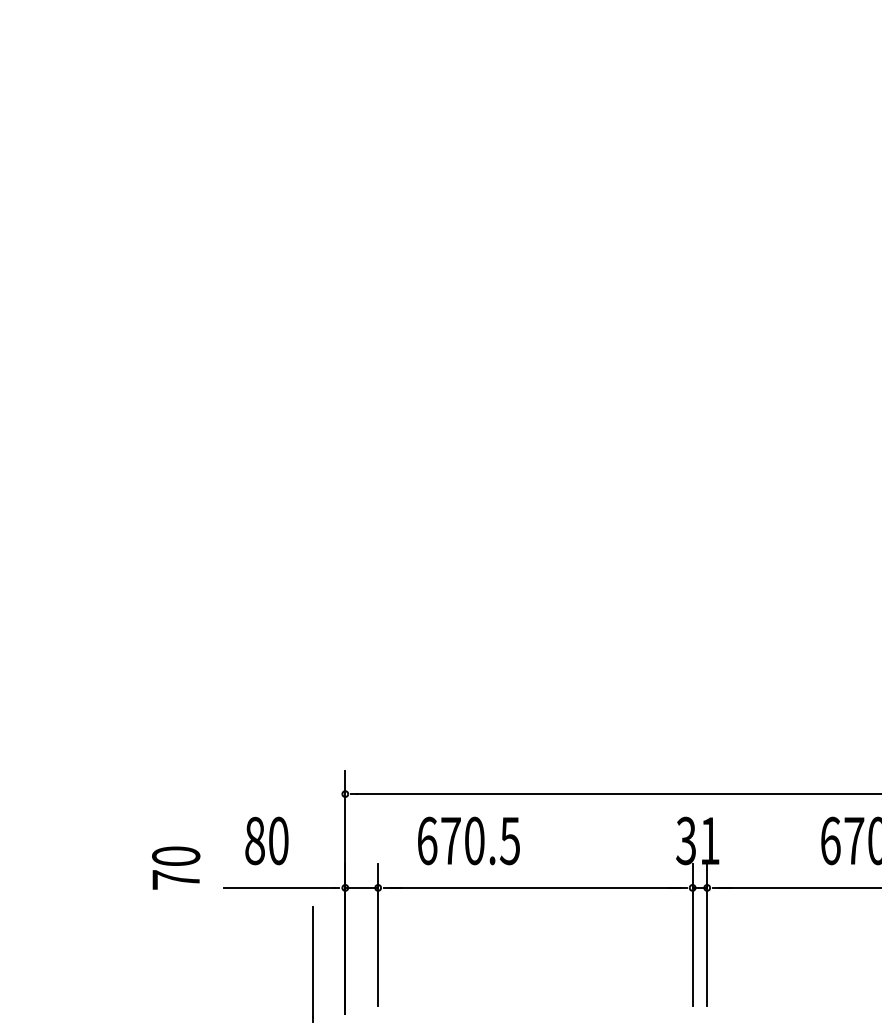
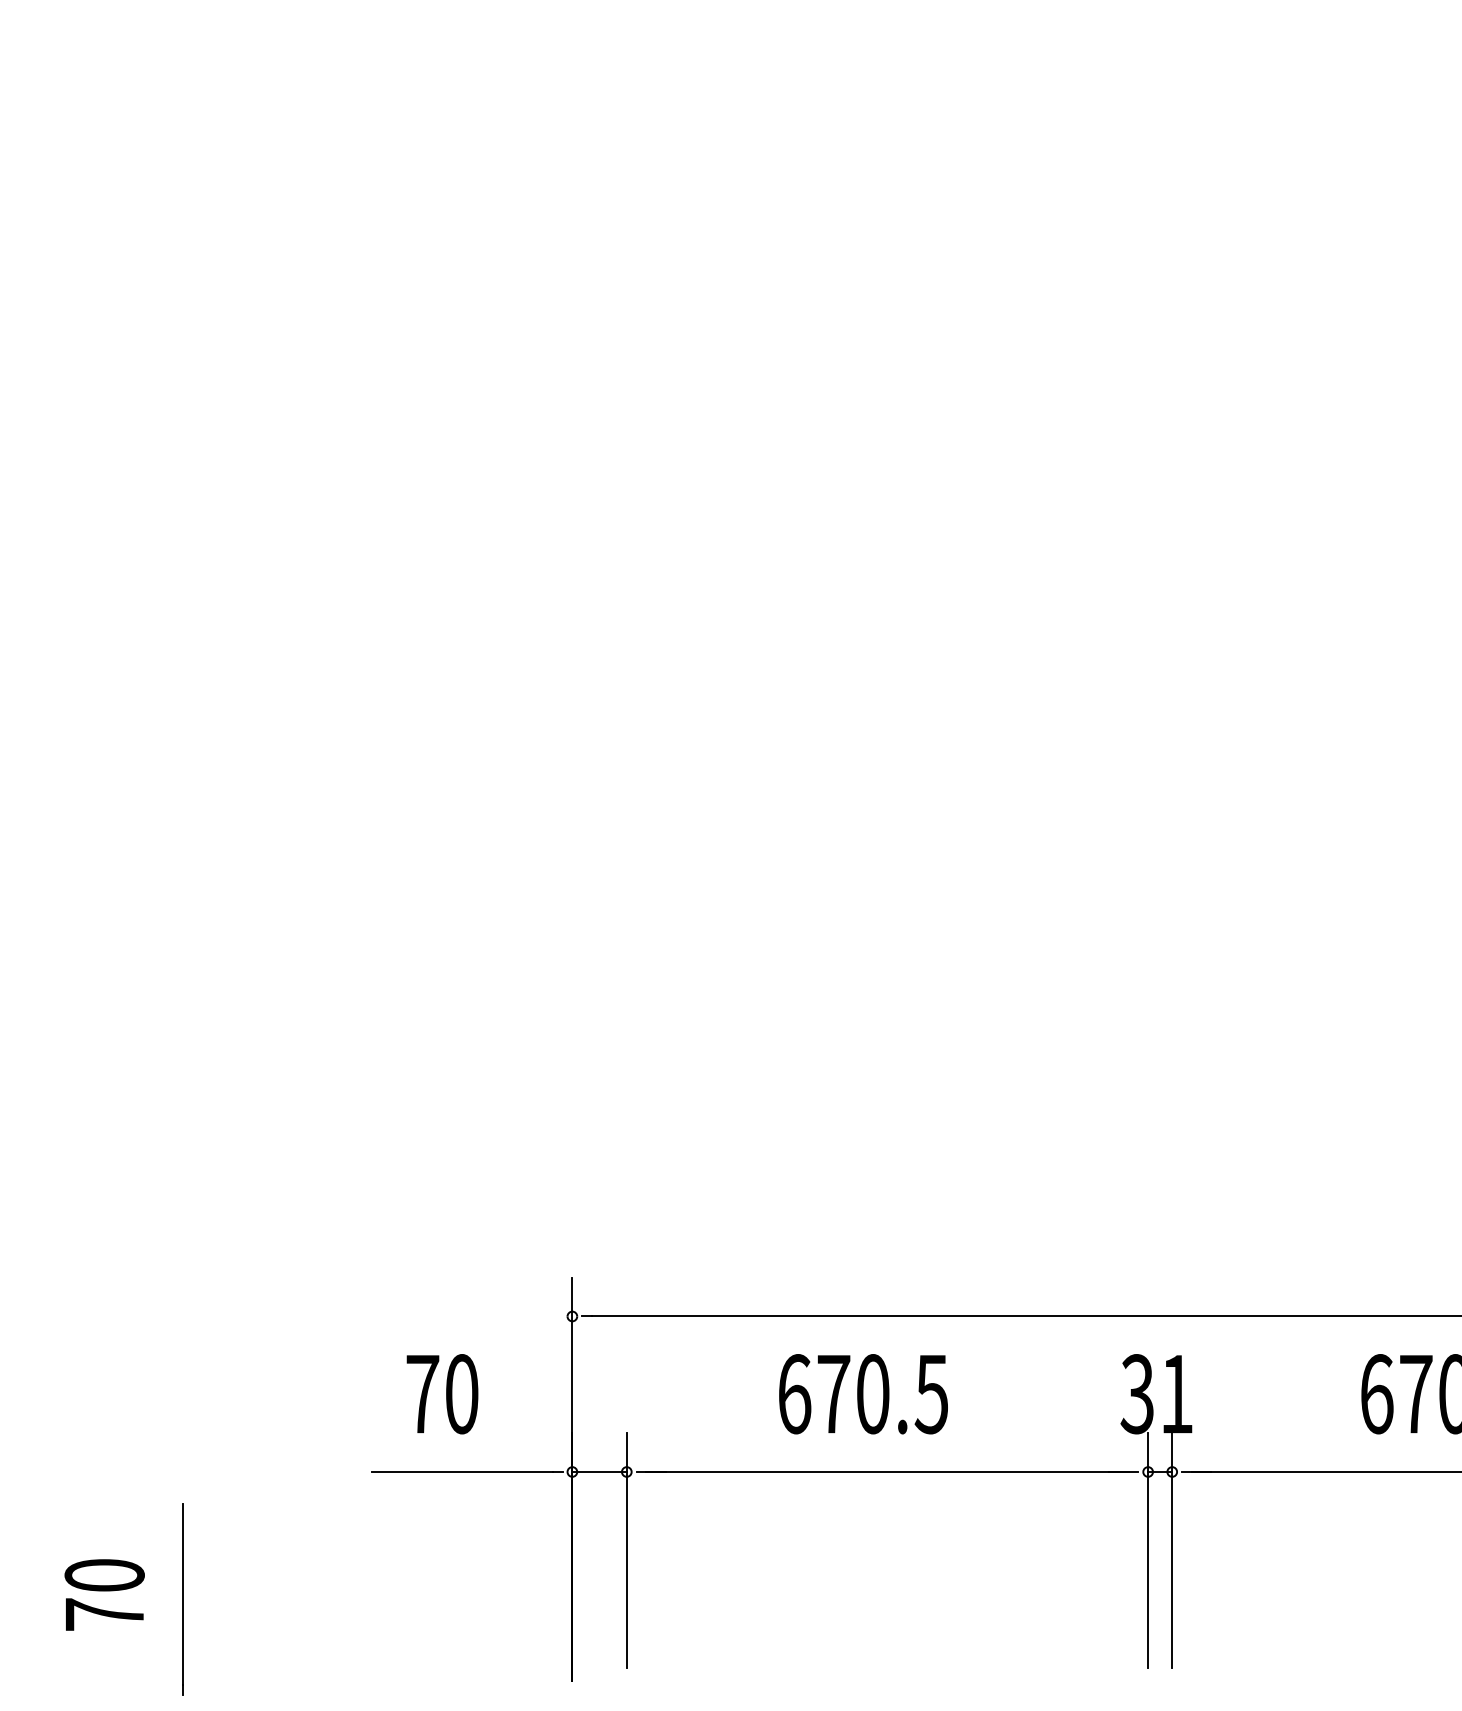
text: (254, 840) -> (421, 1393), 80 -> 70
text: (468, 840) -> (862, 1393), moved
text: (176, 867) -> (105, 1593), moved
line: (312, 964) -> (181, 1598), moved

